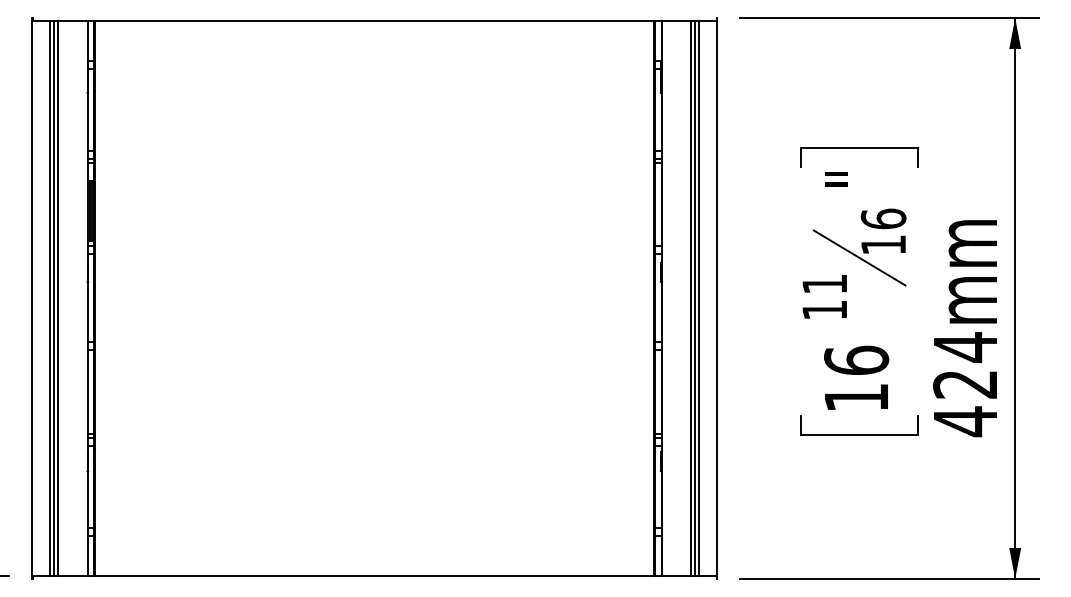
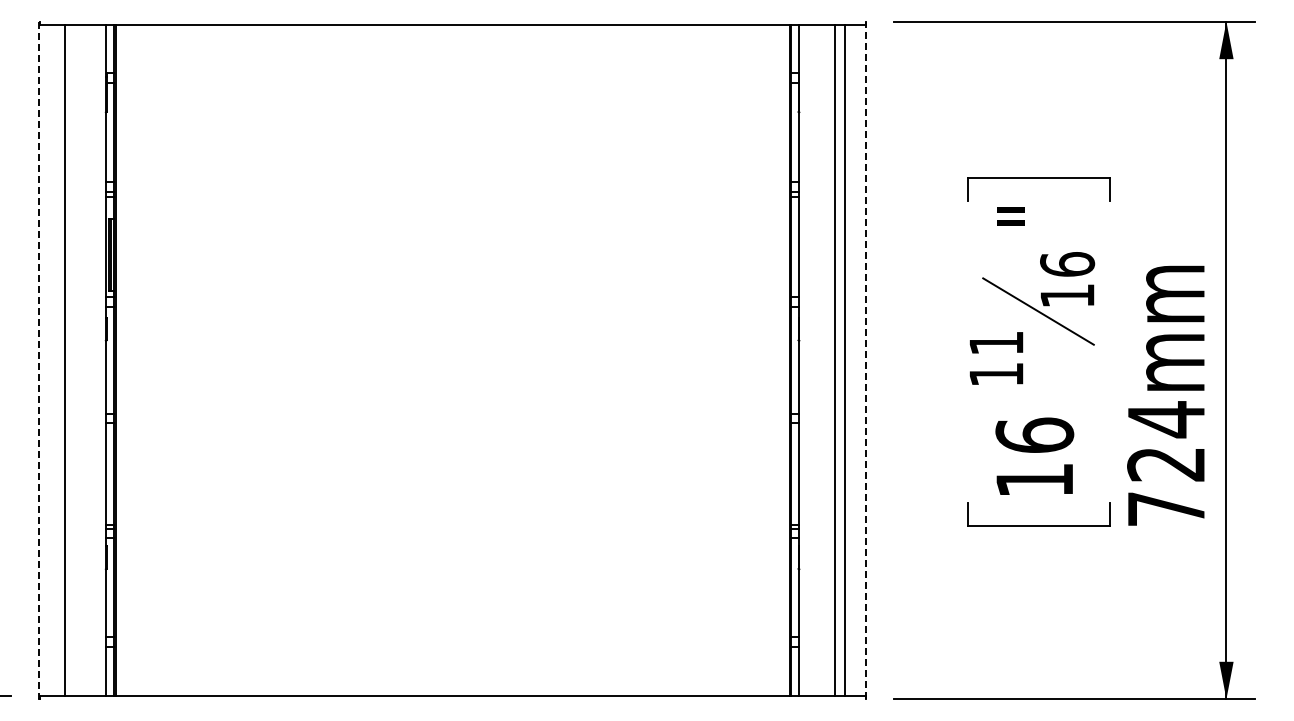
line: (31, 298) -> (38, 360), solid -> dashed
line: (49, 298) -> (60, 360), removed
line: (57, 298) -> (69, 360), removed
line: (695, 298) -> (840, 360), removed
line: (717, 298) -> (866, 360), solid -> dashed
text: (965, 421) -> (1166, 508), 424mm -> 724mm

